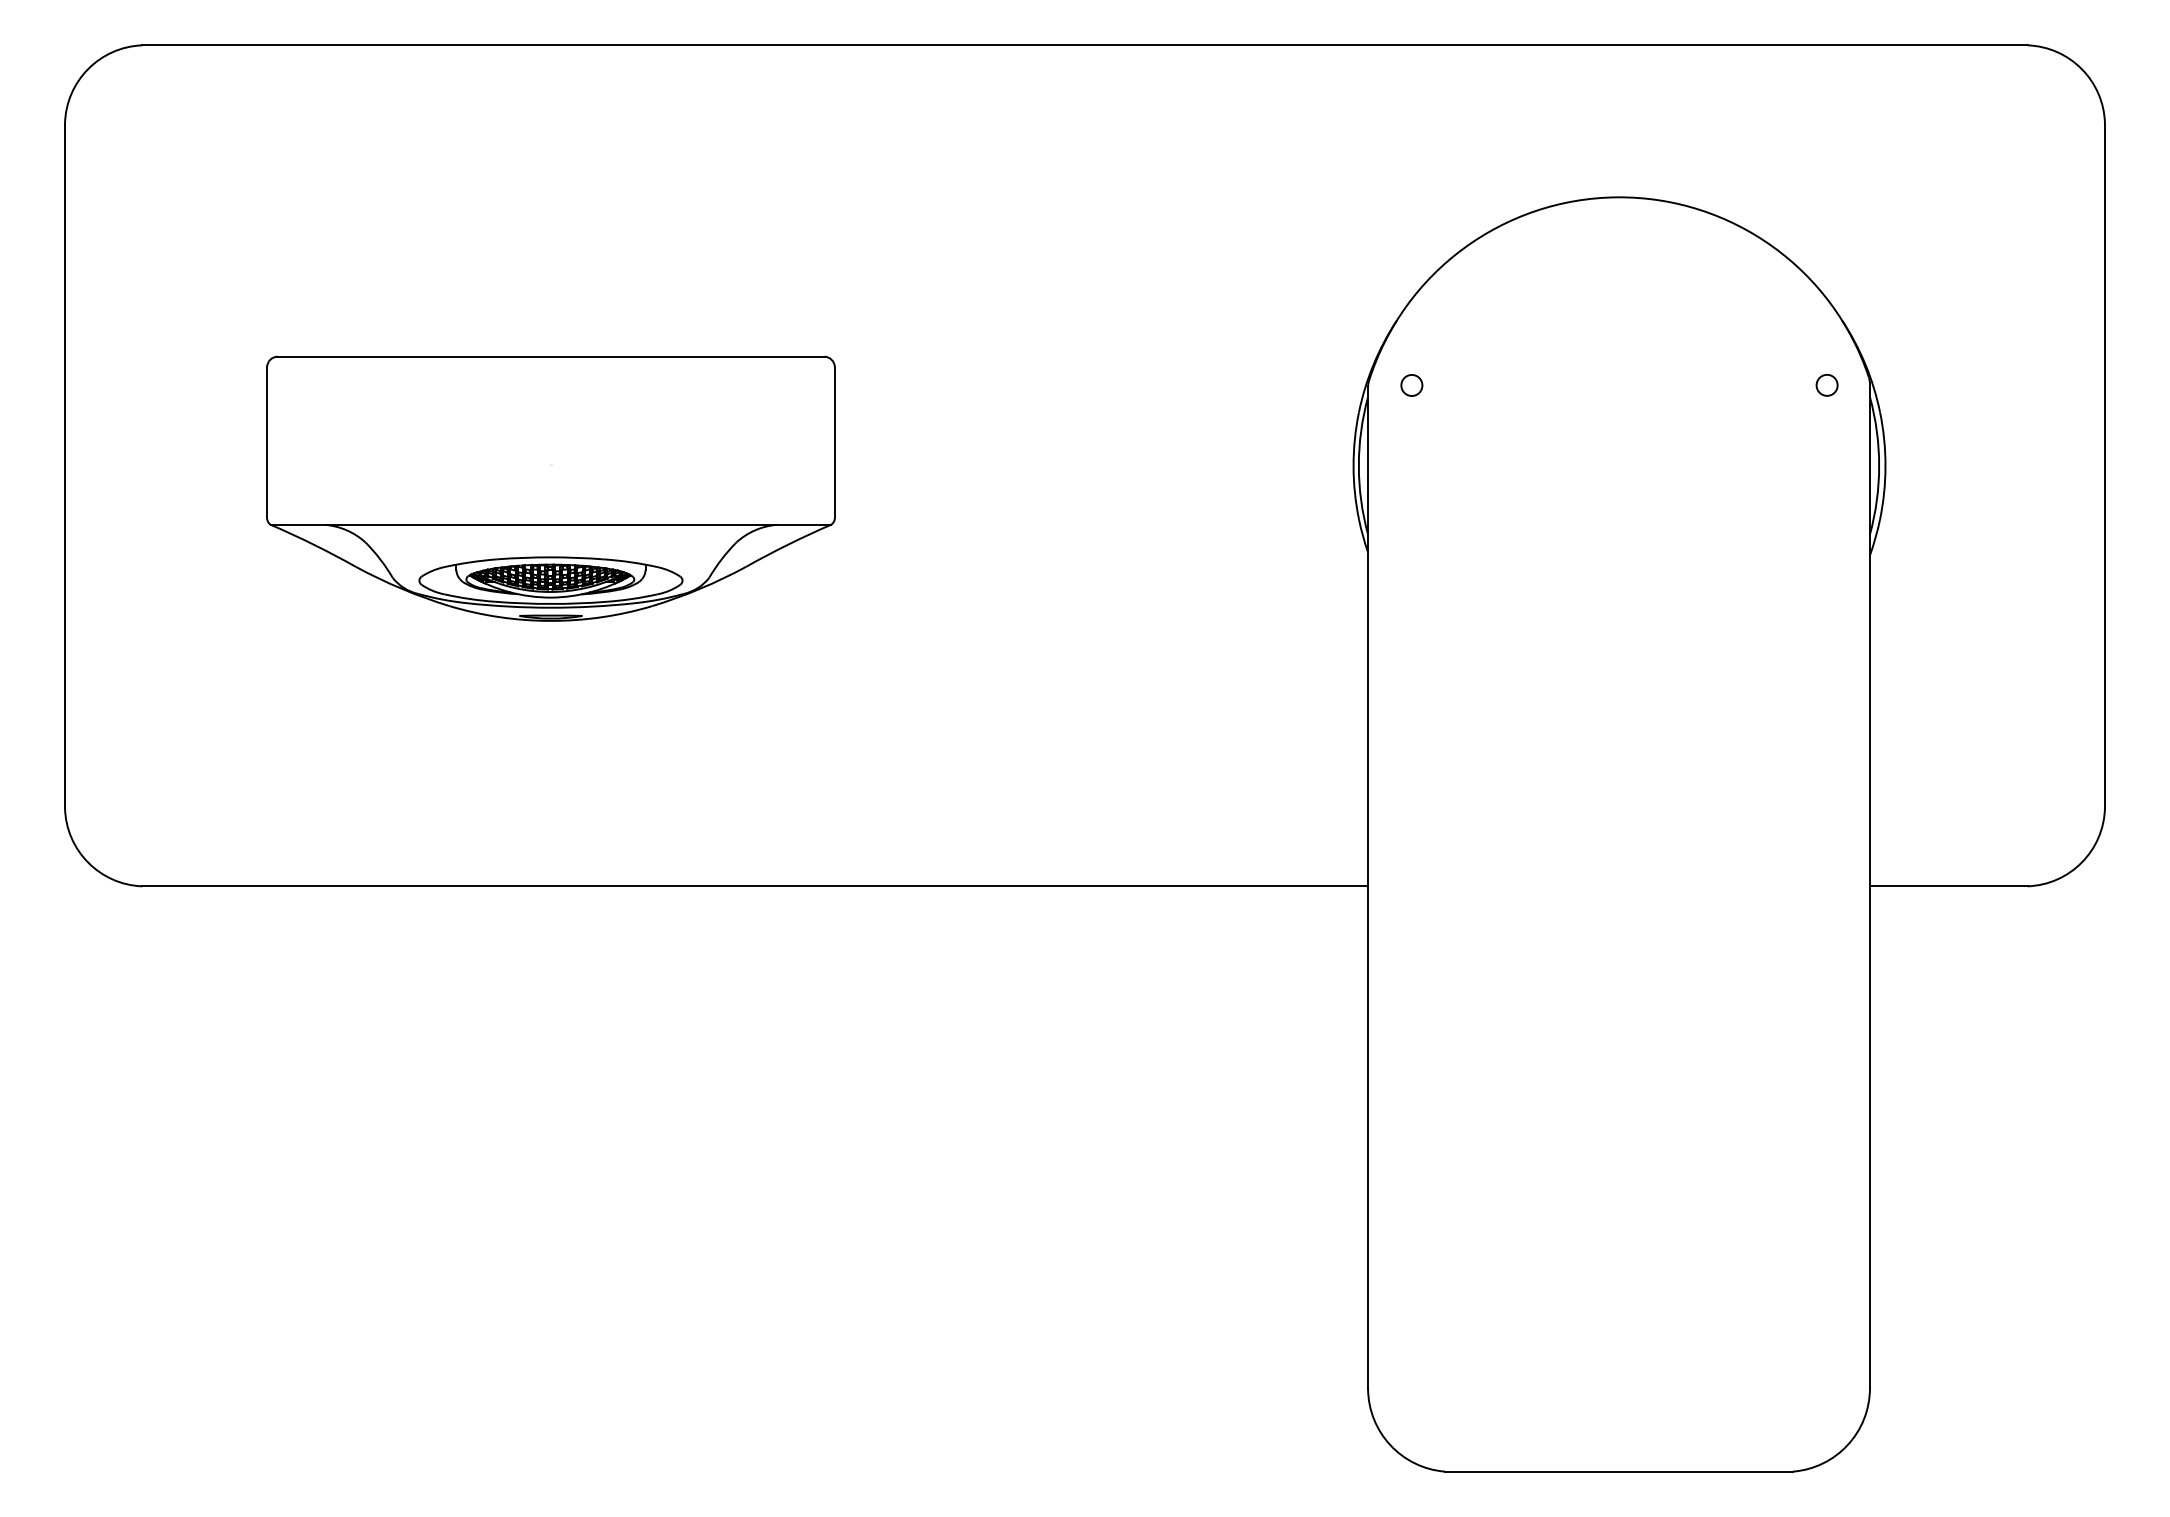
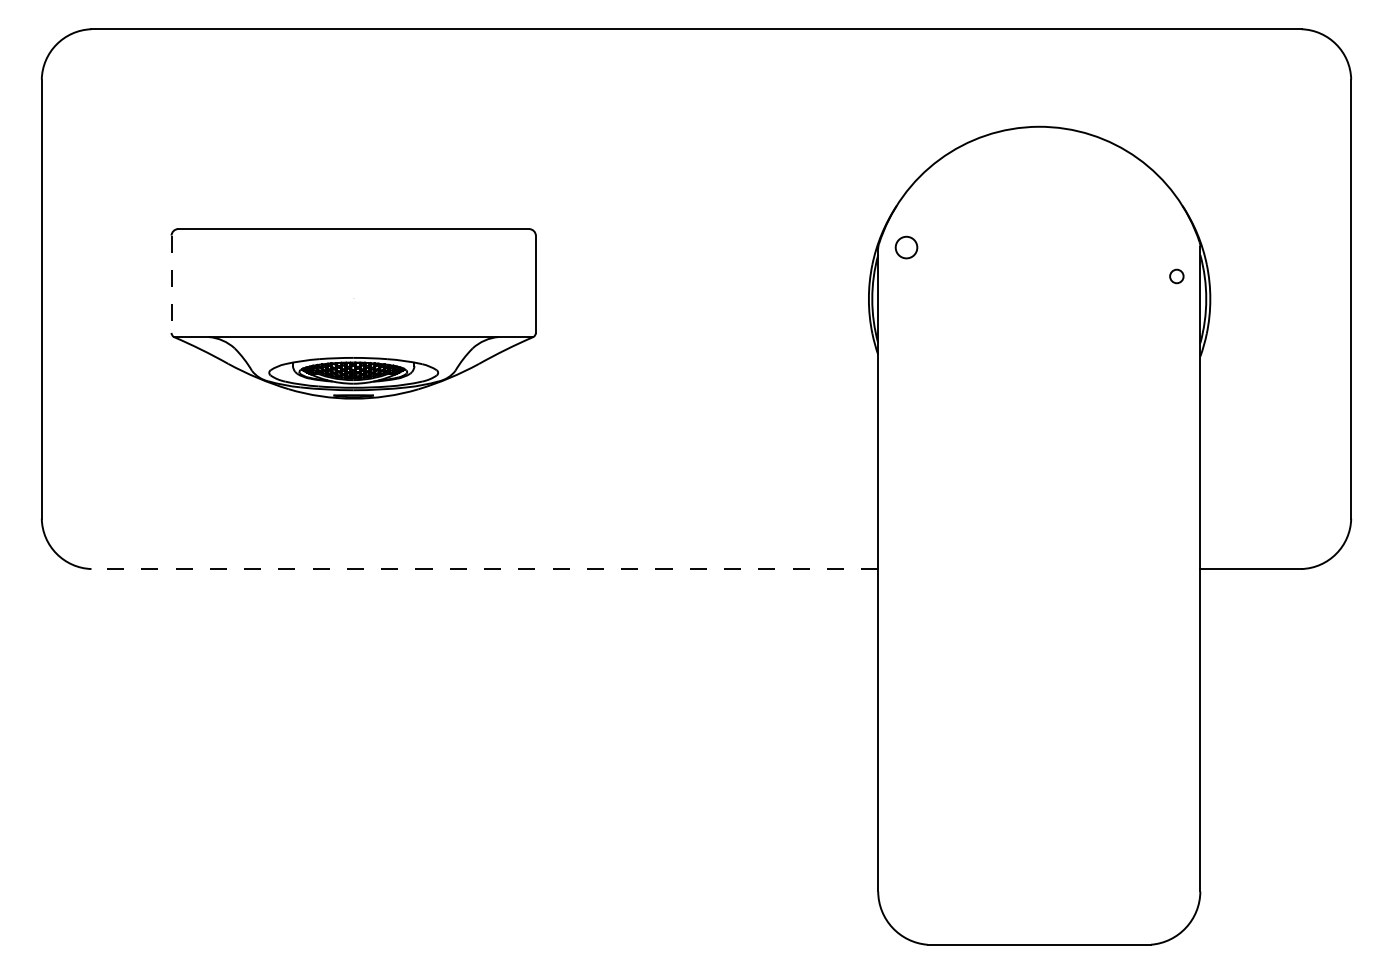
circle: (1410, 385) -> (905, 247), size x1.6
circle: (1826, 385) -> (1176, 276), moved
line: (267, 443) -> (171, 284), solid -> dashed
line: (754, 887) -> (484, 569), solid -> dashed

